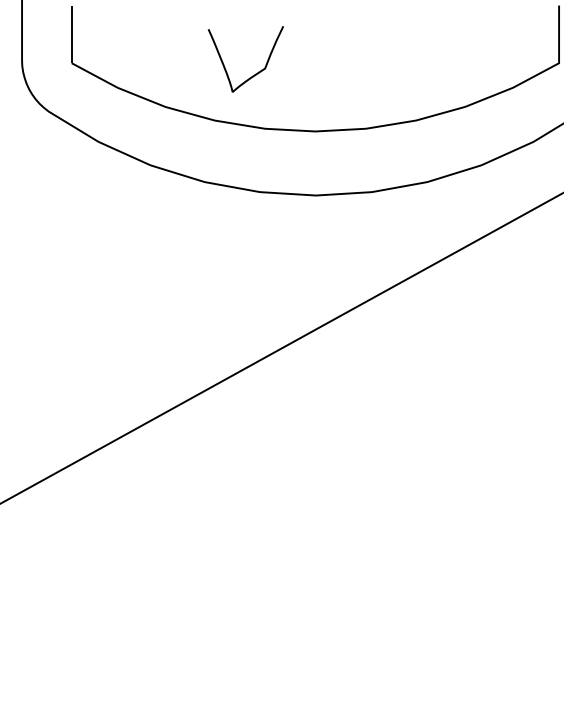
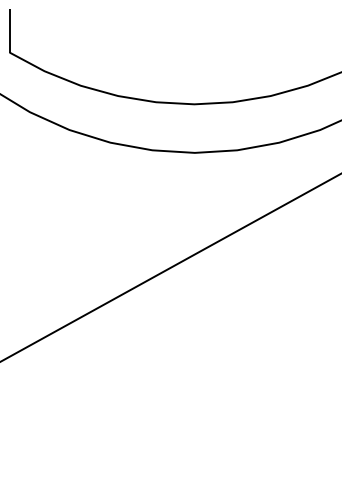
curve: (255, 73) -> (148, 60), removed

